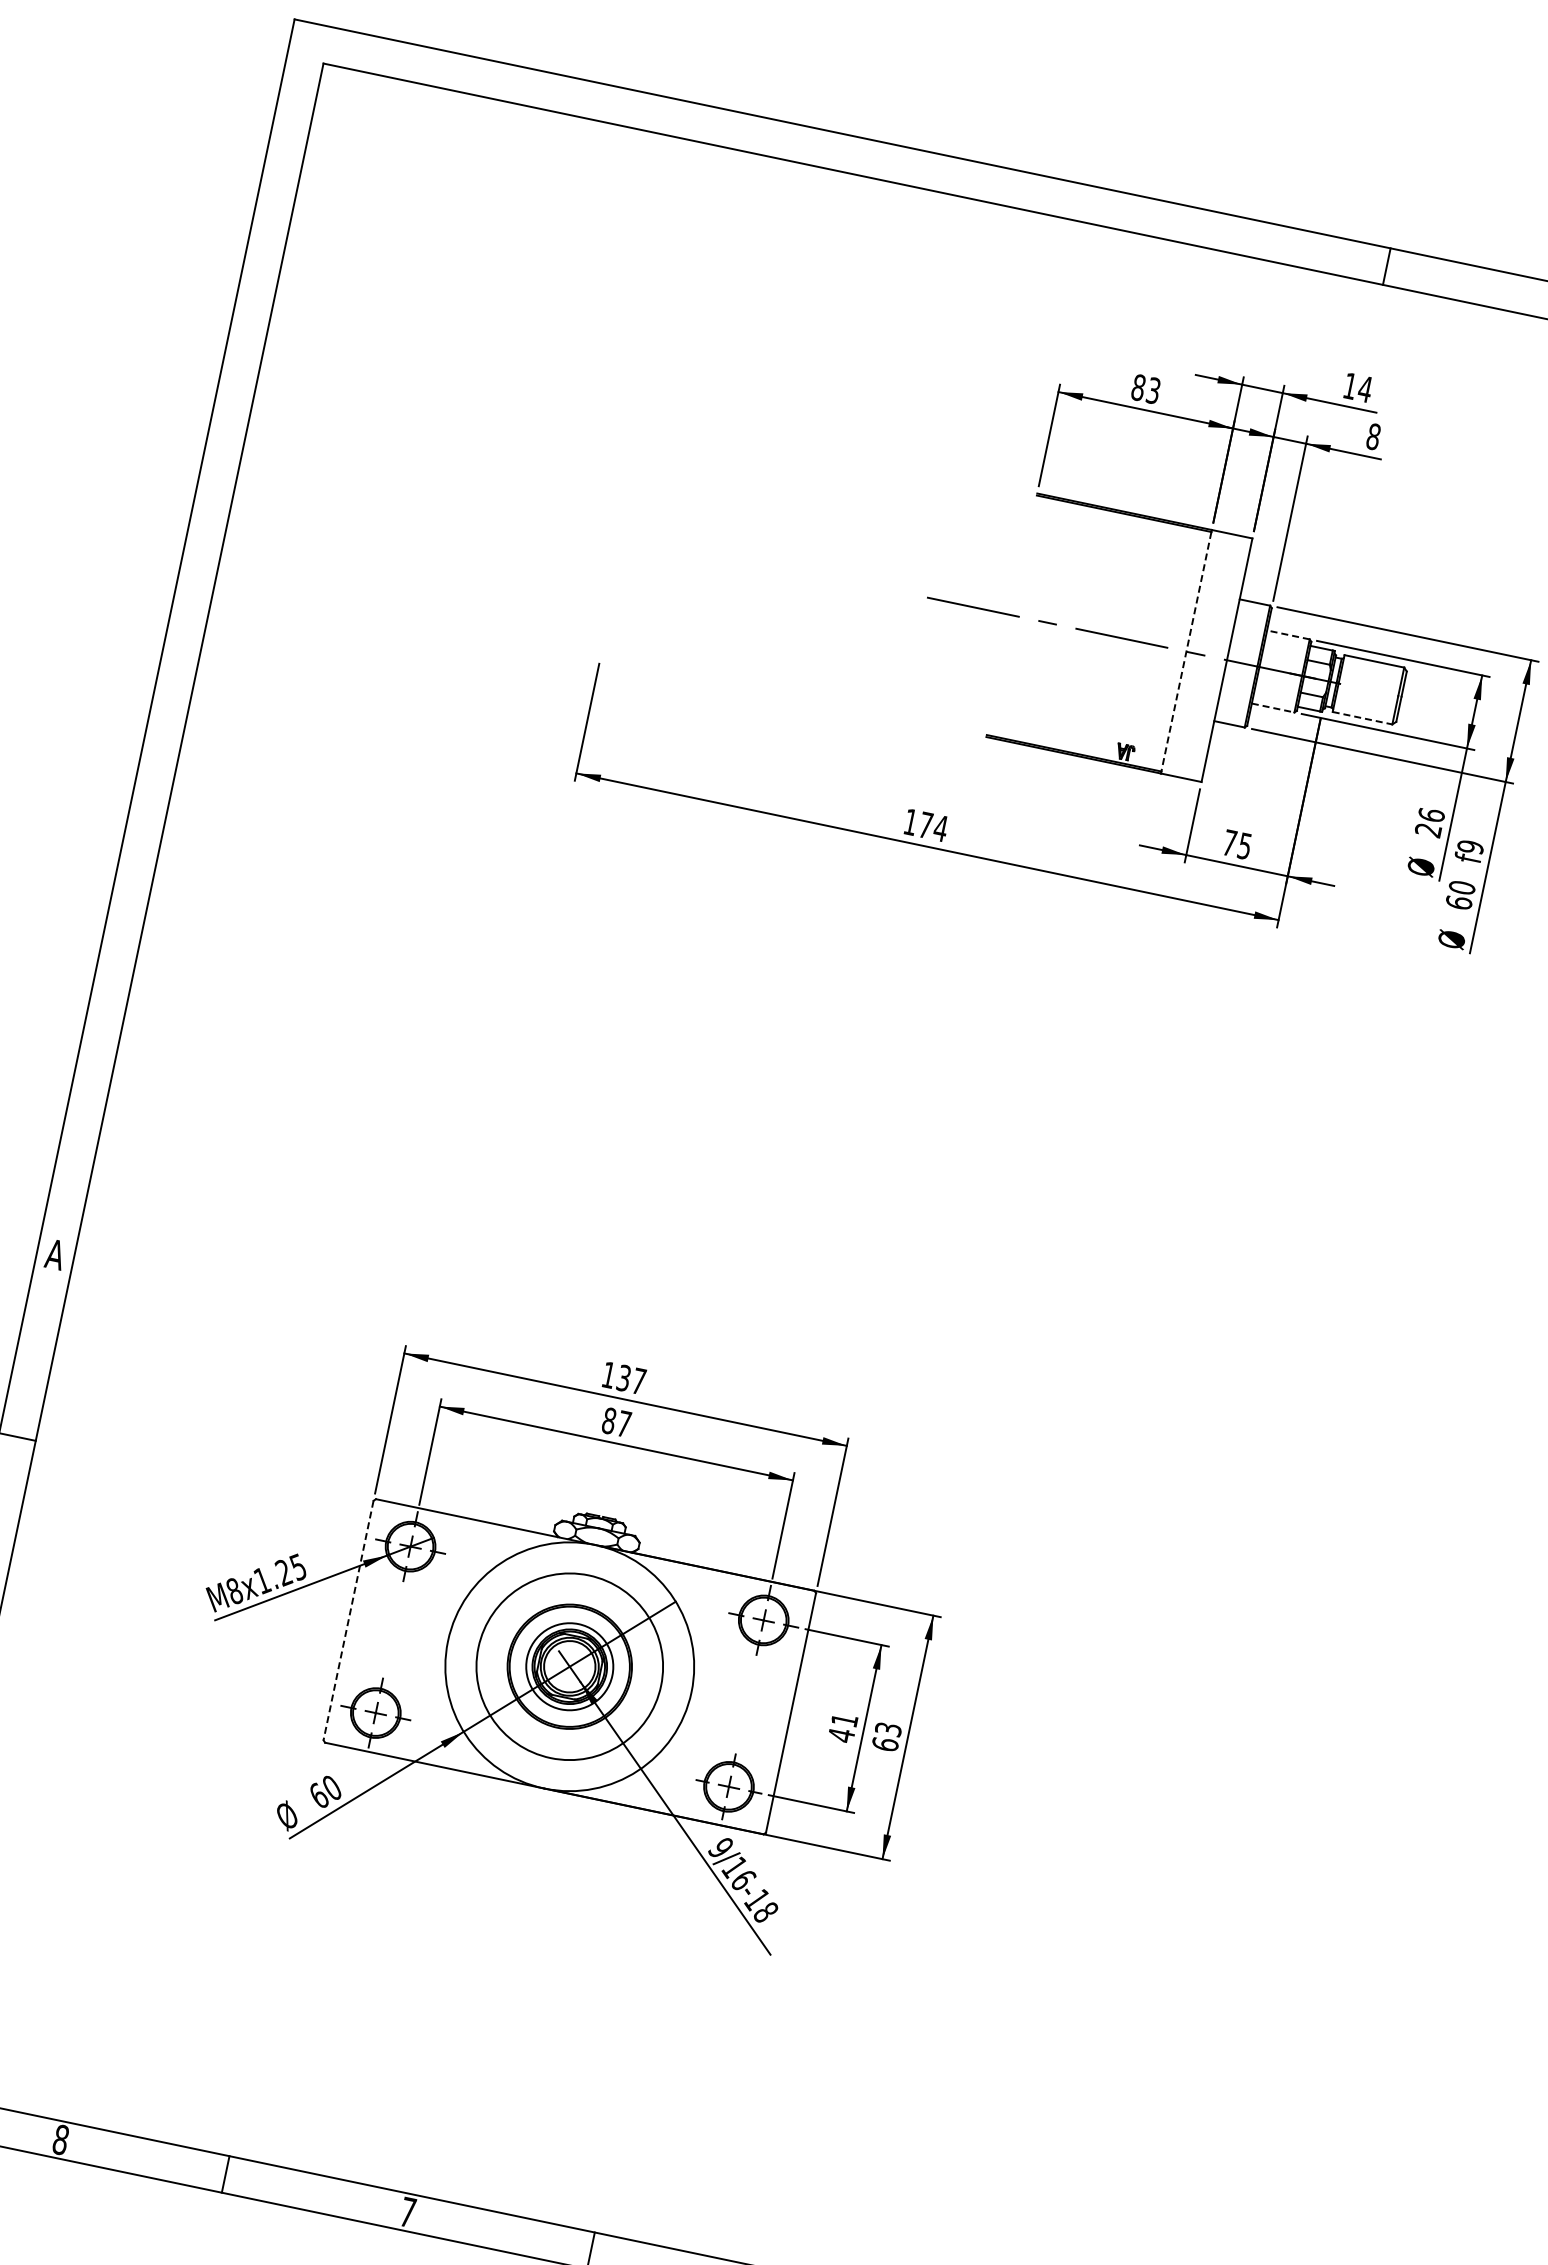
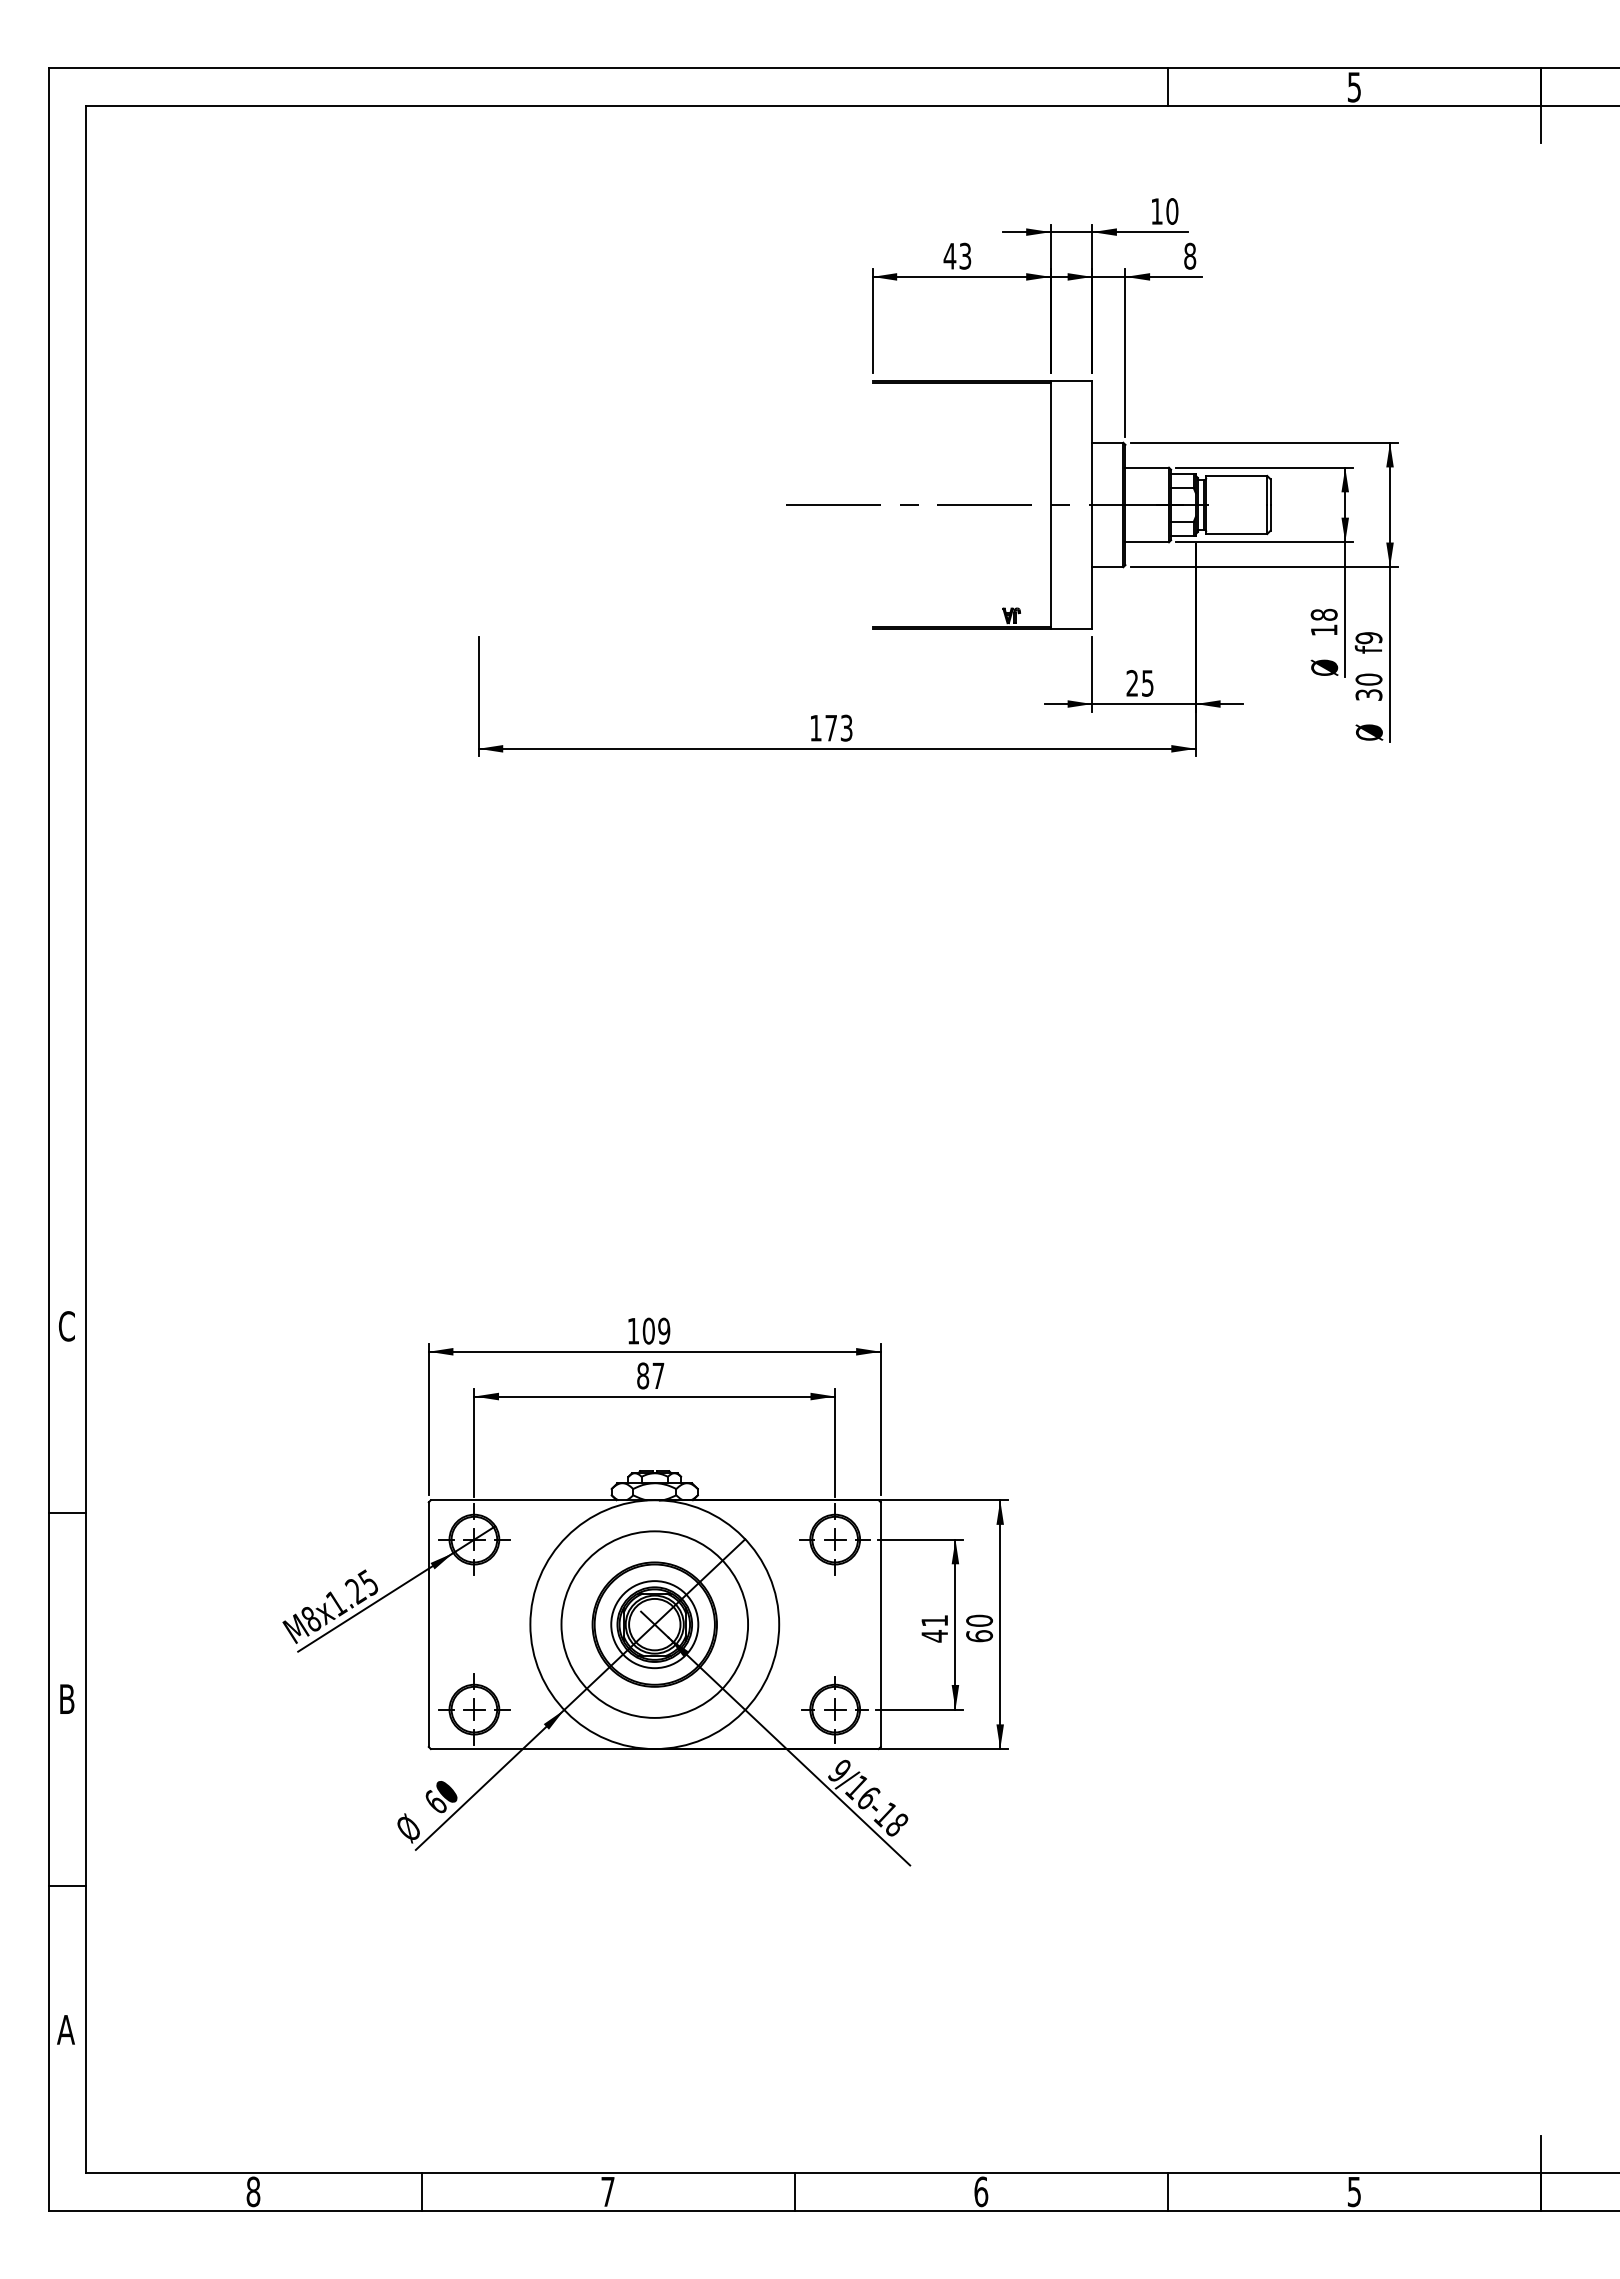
text: (1138, 386) -> (949, 255), 83 -> 43
text: (1365, 389) -> (1172, 211), 14 -> 10
line: (1288, 634) -> (1147, 467), dashed -> solid
line: (1185, 652) -> (1050, 505), dashed -> solid
line: (1273, 708) -> (1147, 542), dashed -> solid
line: (1363, 718) -> (1237, 534), dashed -> solid
text: (1429, 822) -> (1323, 622), 26 -> 18
text: (940, 827) -> (846, 727), 174 -> 173
text: (1229, 843) -> (1132, 683), 75 -> 25
text: (1458, 902) -> (1368, 694), 60 -> 30
text: (54, 1254) -> (66, 1326), A -> C
text: (631, 1379) -> (656, 1330), 137 -> 109
line: (348, 1621) -> (428, 1625), dashed -> solid
text: (888, 1729) -> (979, 1620), 63 -> 60

